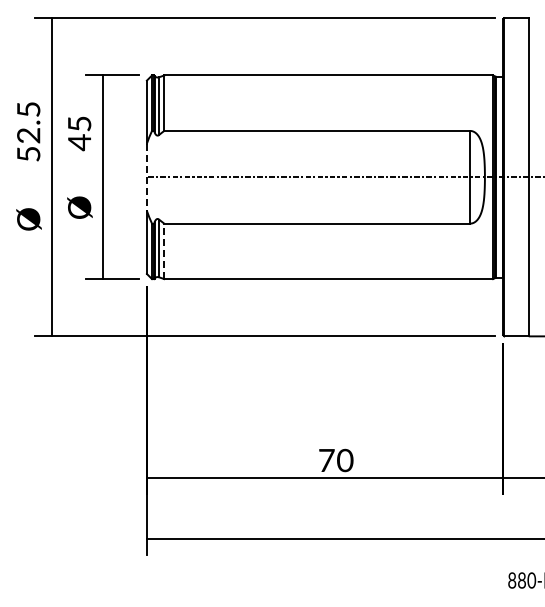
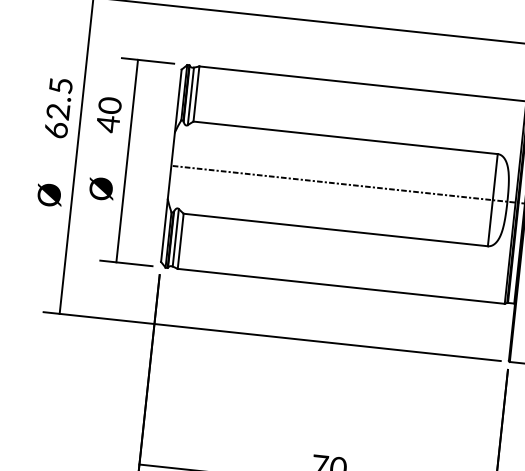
text: (79, 123) -> (110, 105), 45 -> 40
text: (28, 153) -> (56, 129), 52.5 -> 62.5
line: (146, 177) -> (170, 165), dashed -> solid
line: (164, 251) -> (180, 241), dashed -> solid

